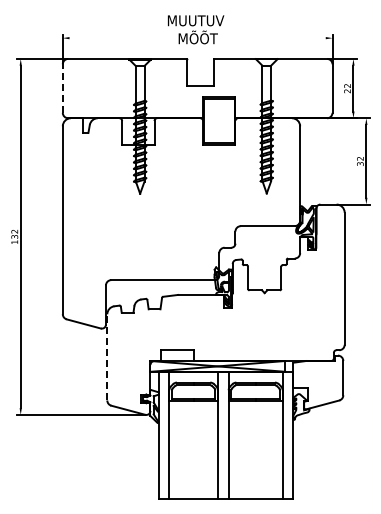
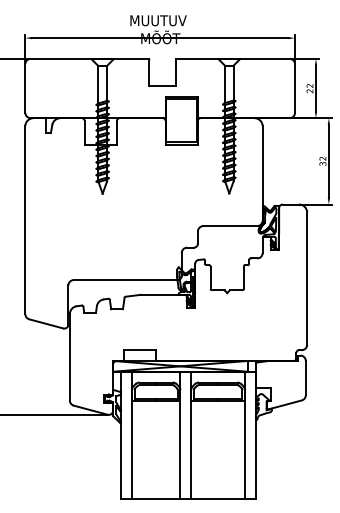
line: (197, 38) -> (160, 38), added
line: (62, 88) -> (25, 88), dashed -> solid
line: (107, 356) -> (70, 356), dashed -> solid

